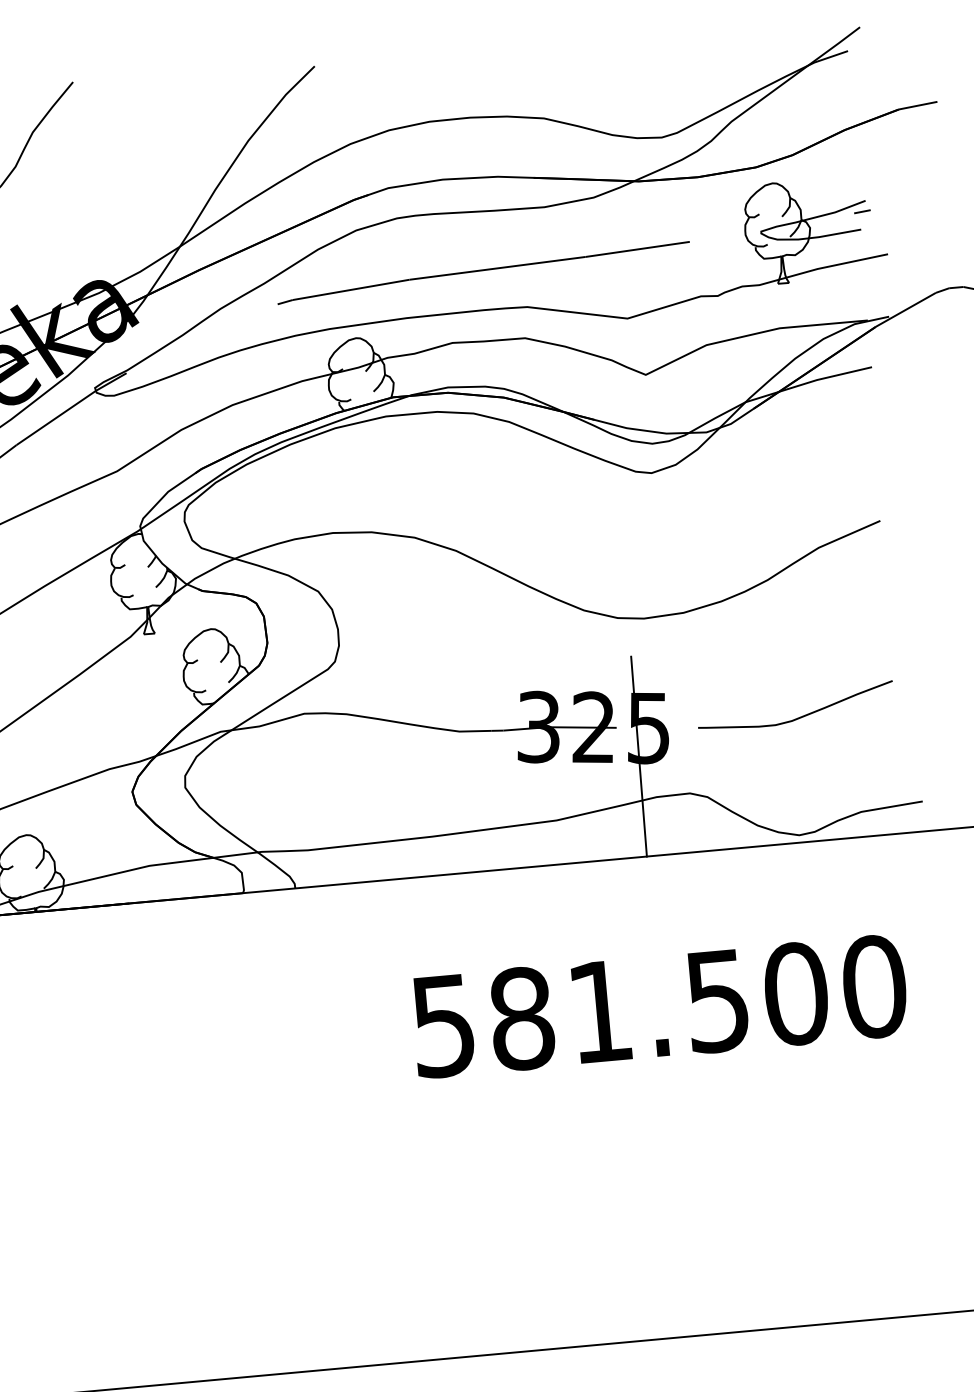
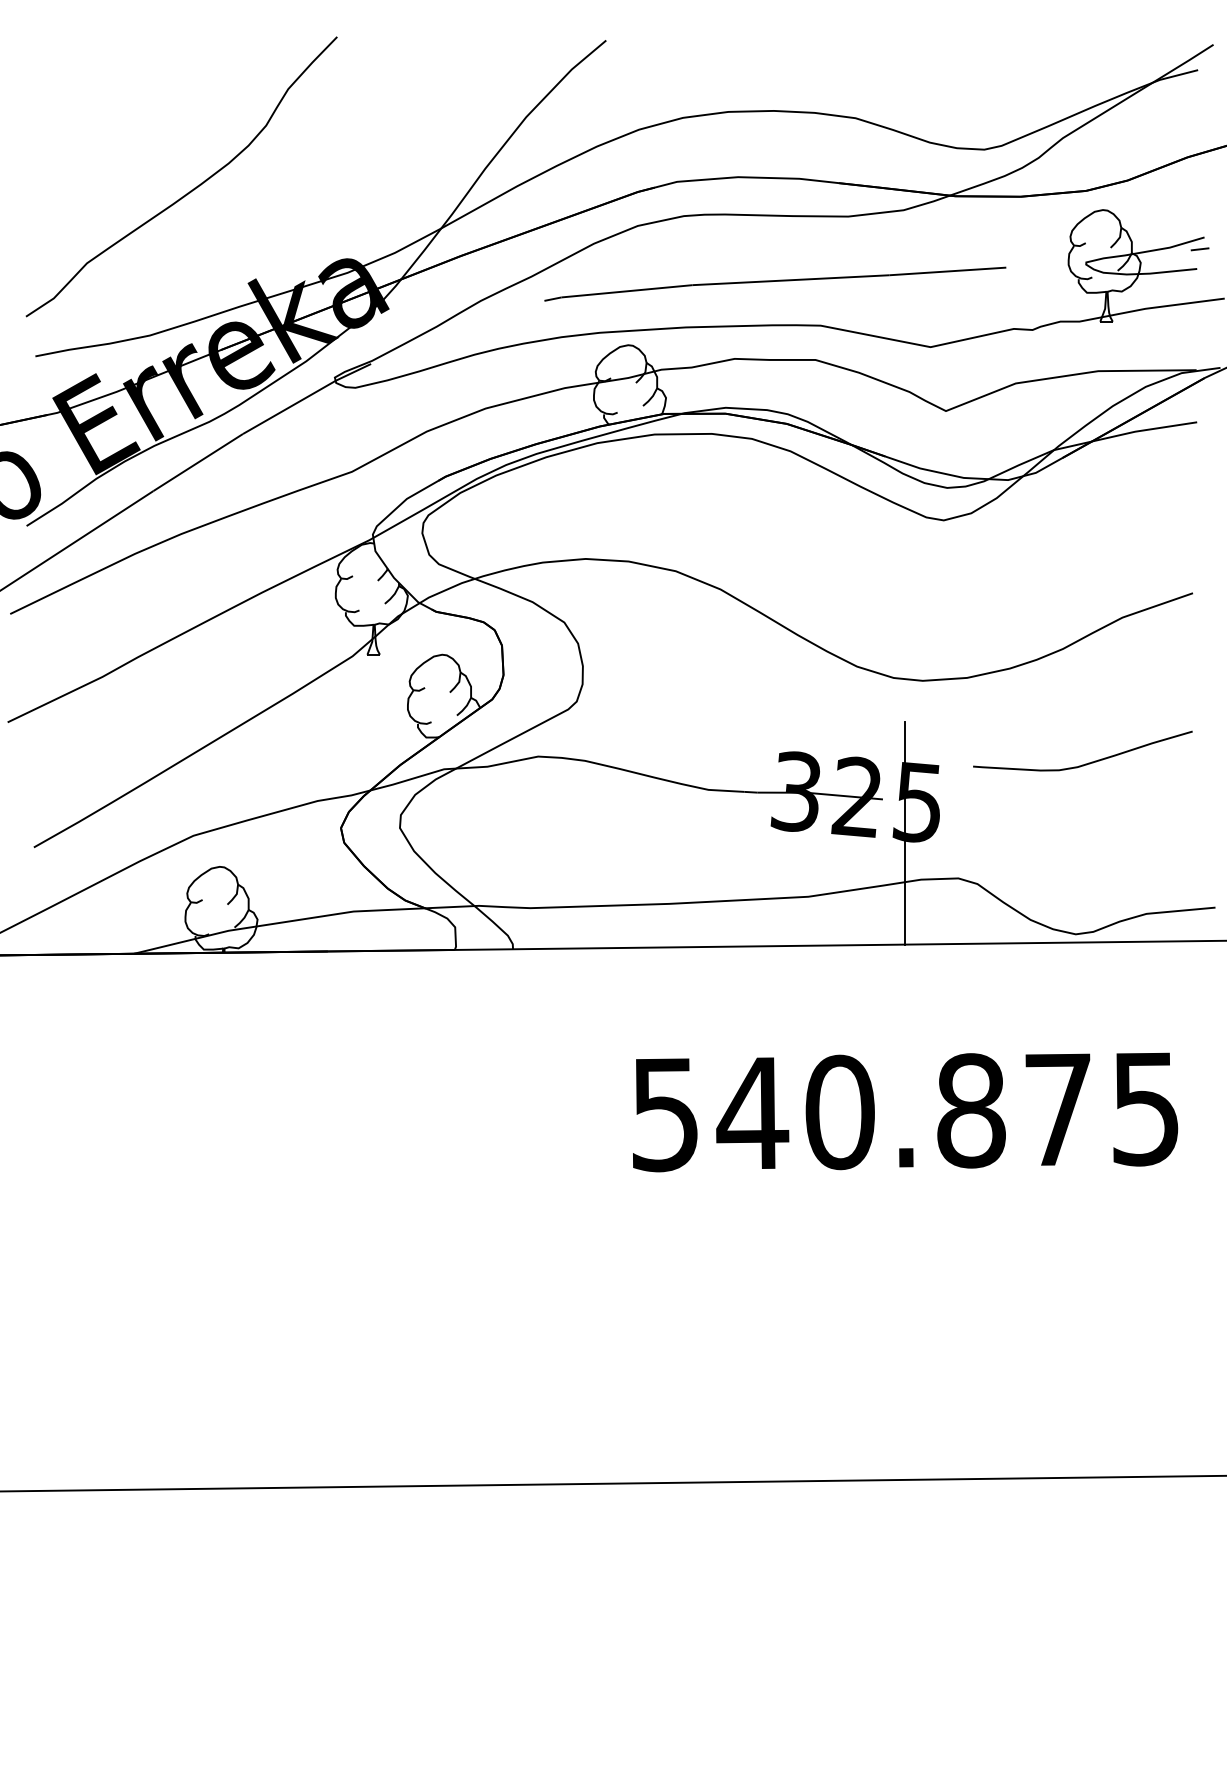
curve: (798, 717) -> (1085, 763), moved
text: (697, 1003) -> (948, 1111), 581.500 -> 540.875

